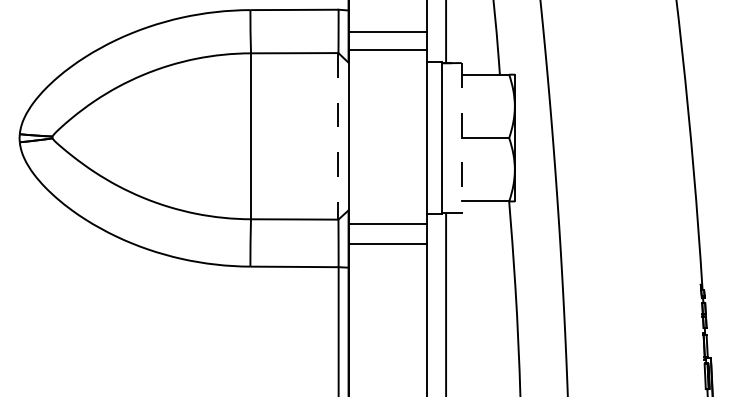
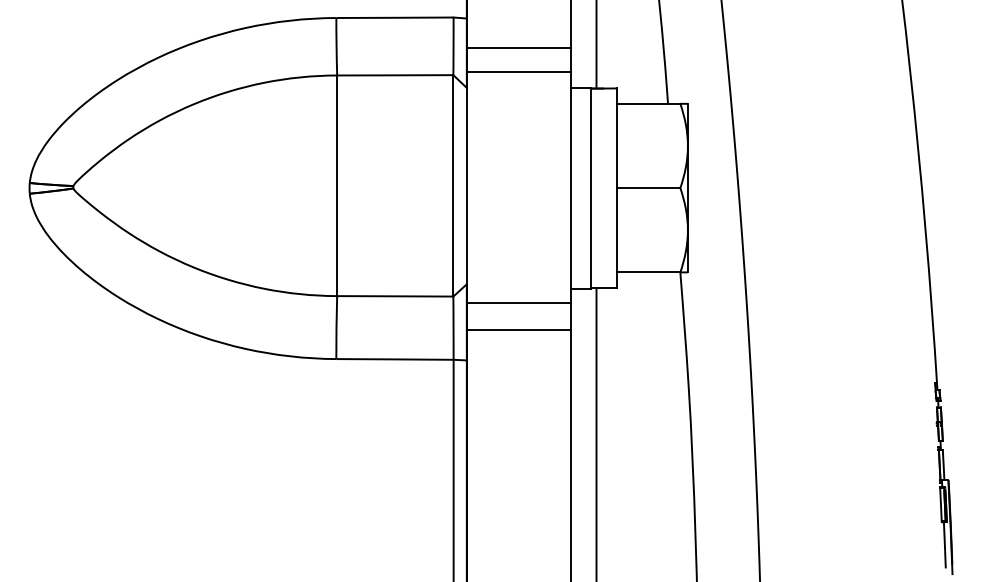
line: (338, 136) -> (453, 185), dashed -> solid
line: (461, 138) -> (617, 188), dashed -> solid

